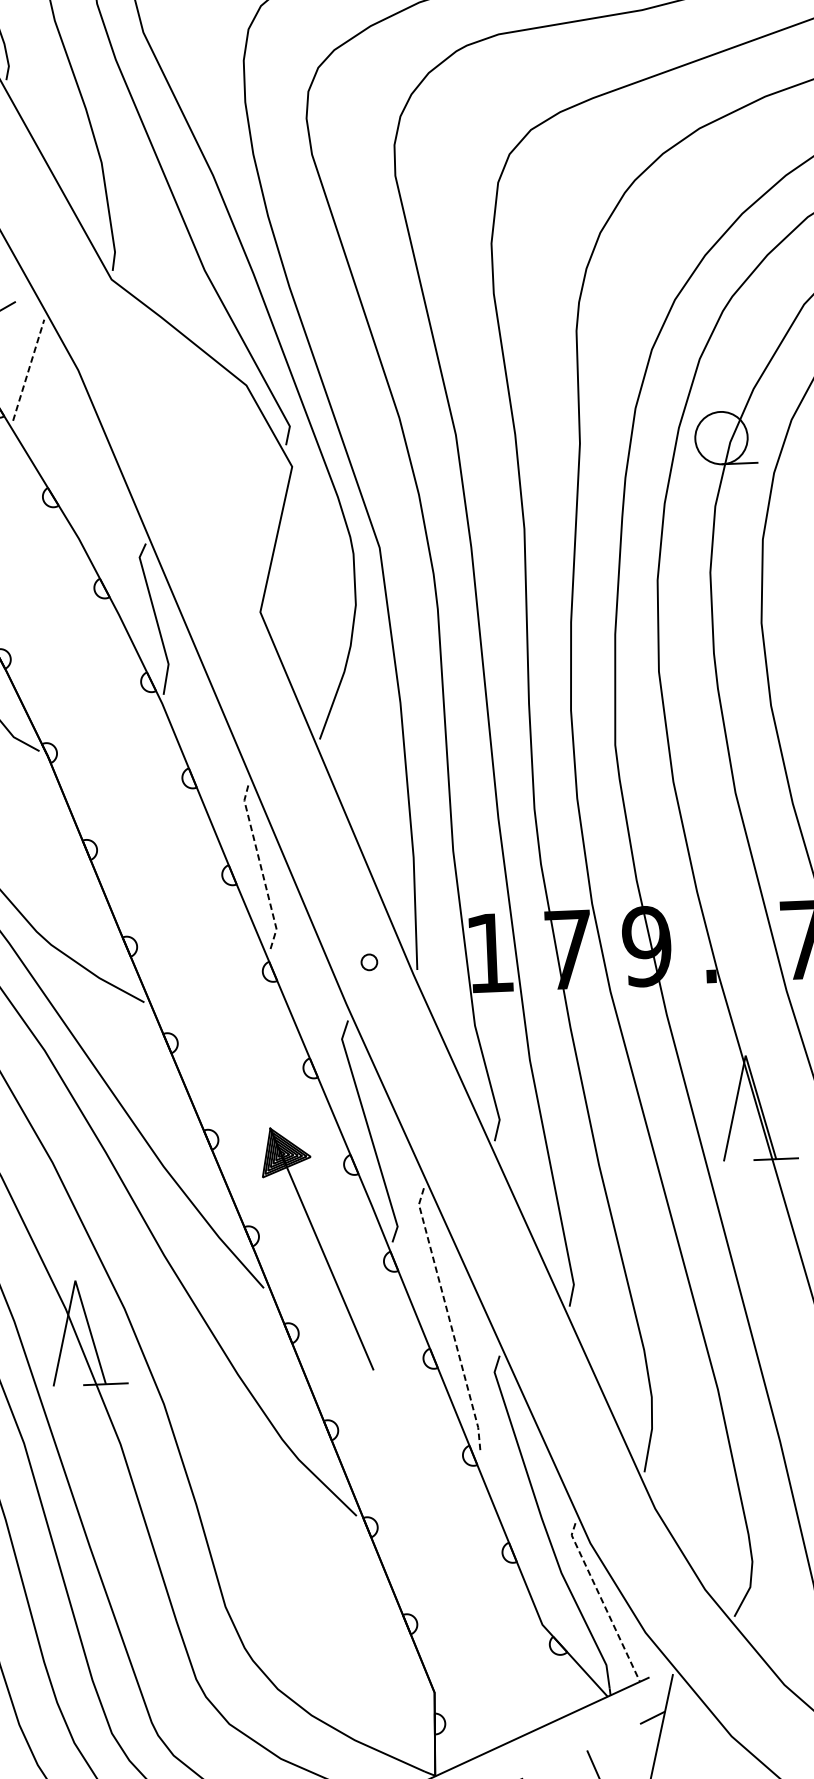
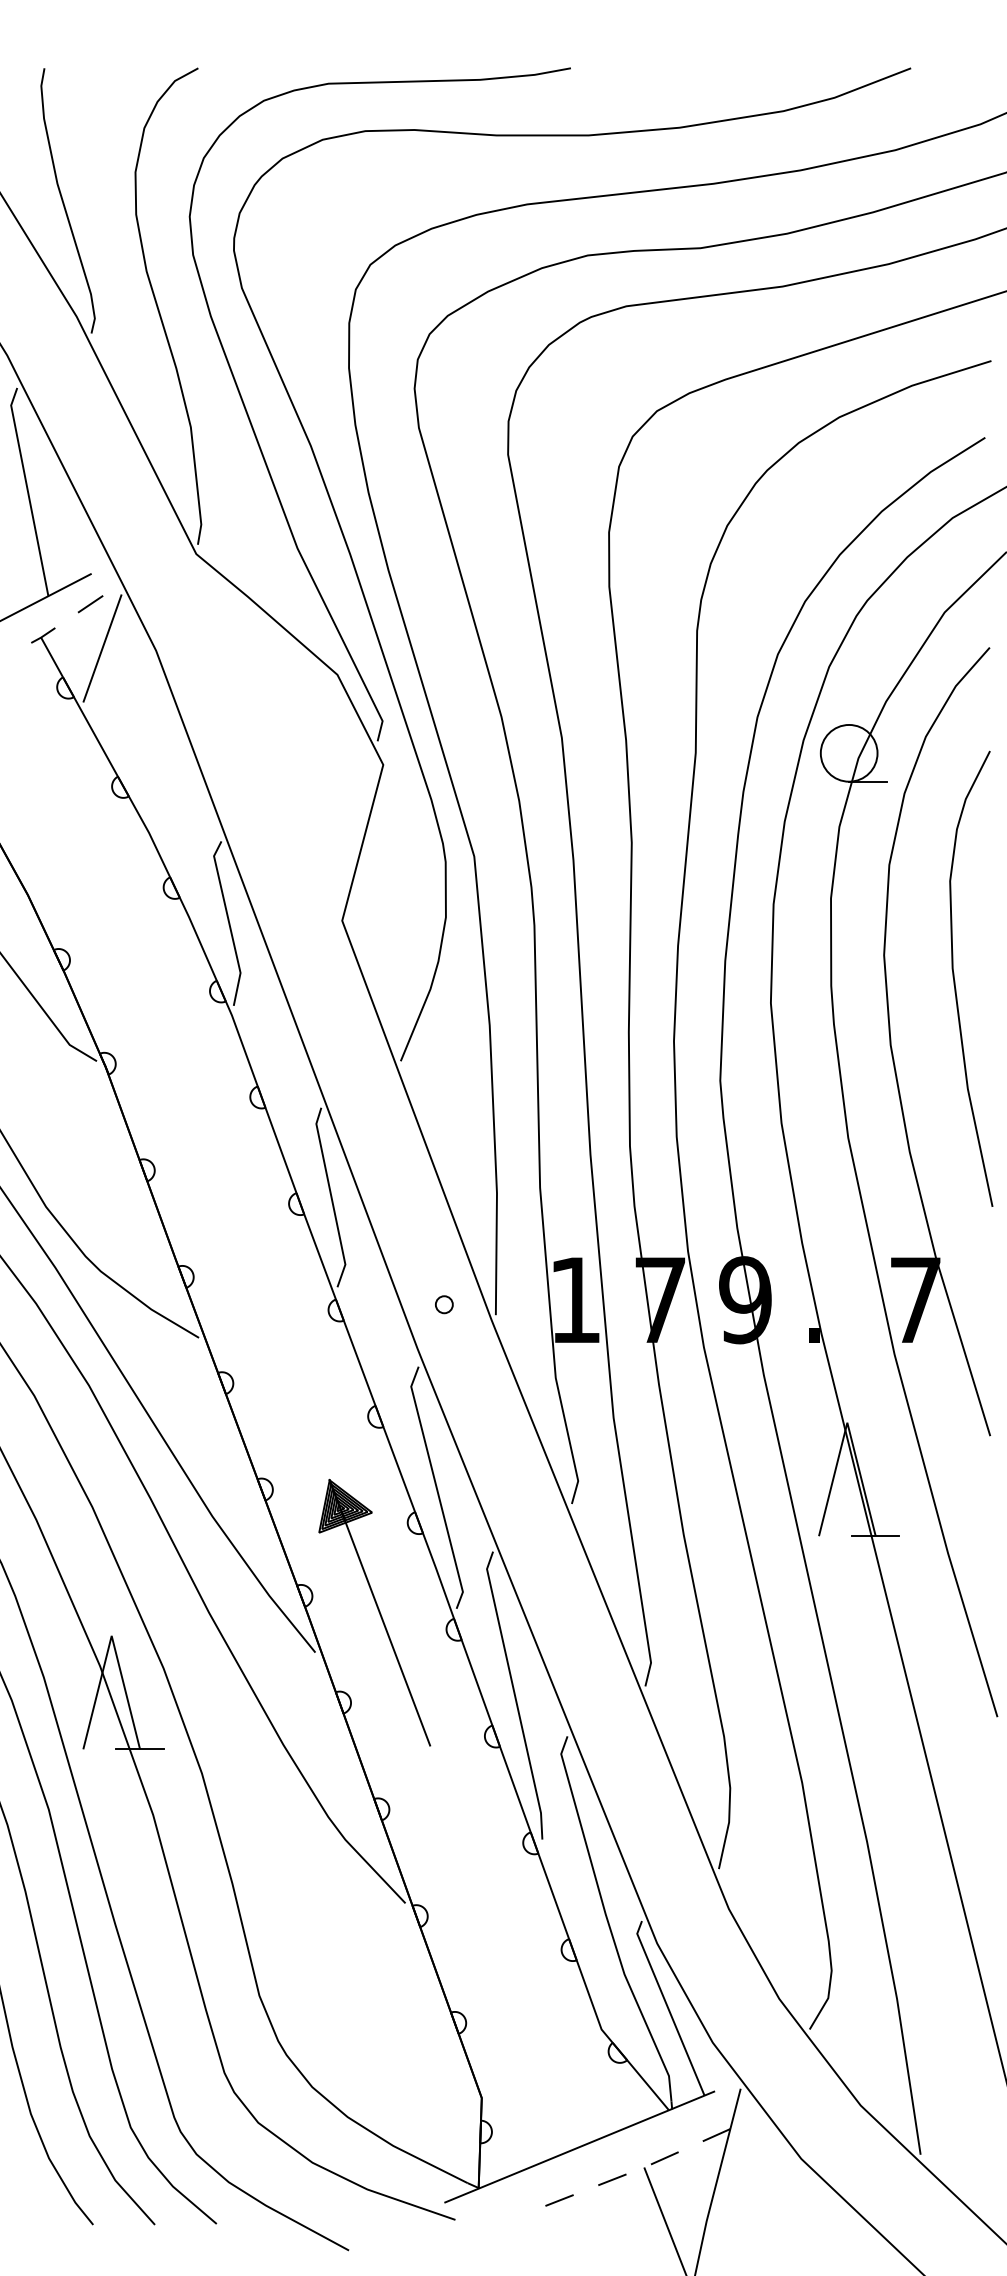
line: (15, 330) -> (90, 604), added
line: (28, 370) -> (102, 648), dashed -> solid
line: (261, 868) -> (331, 1198), dashed -> solid
line: (449, 1319) -> (514, 1694), dashed -> solid
line: (603, 1602) -> (668, 2008), dashed -> solid
line: (605, 1741) -> (664, 2158), added
line: (558, 1762) -> (612, 2179), added

